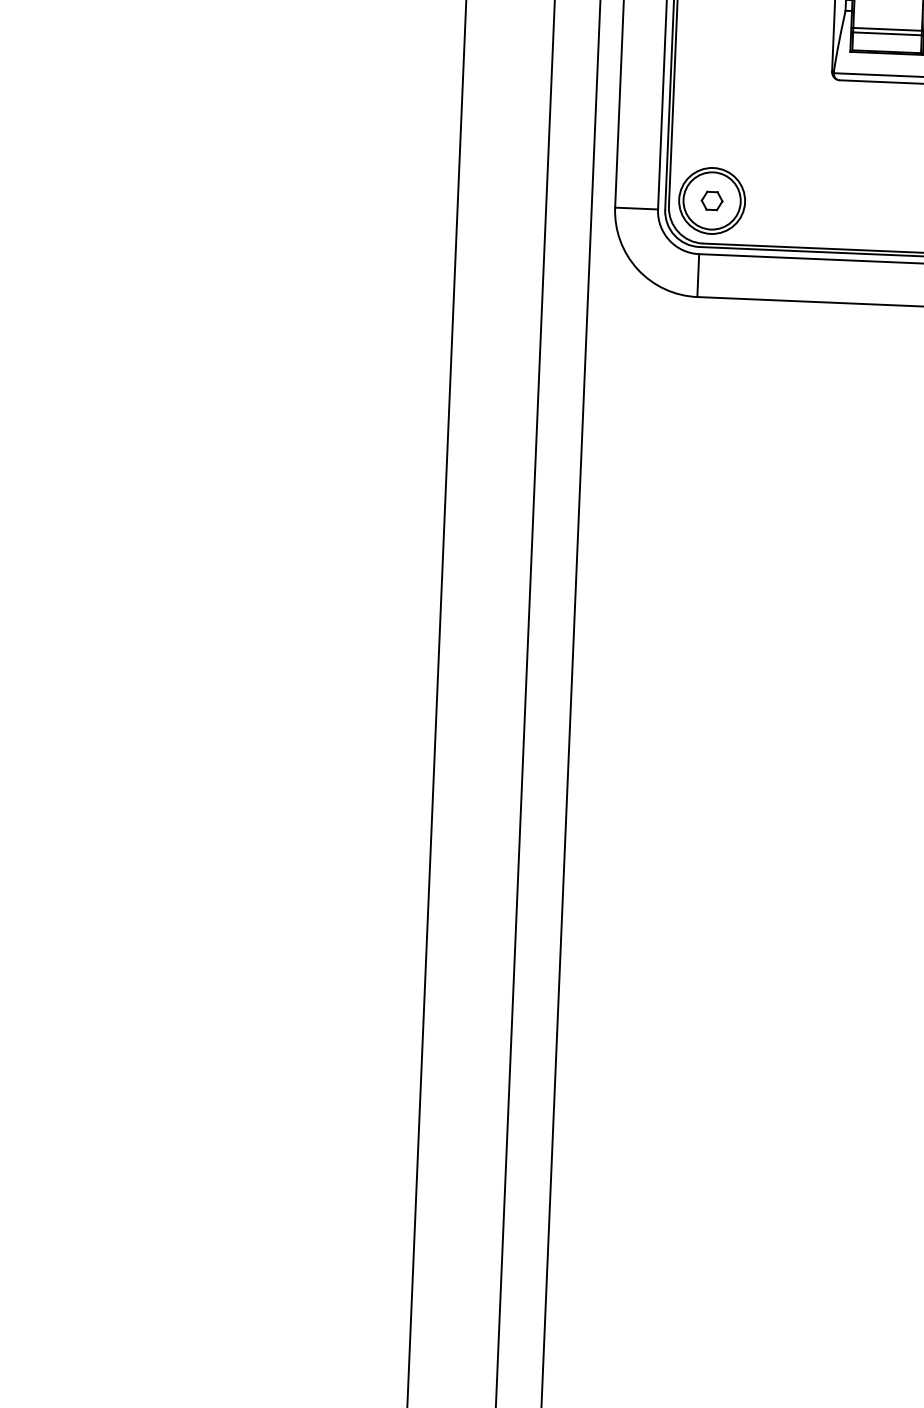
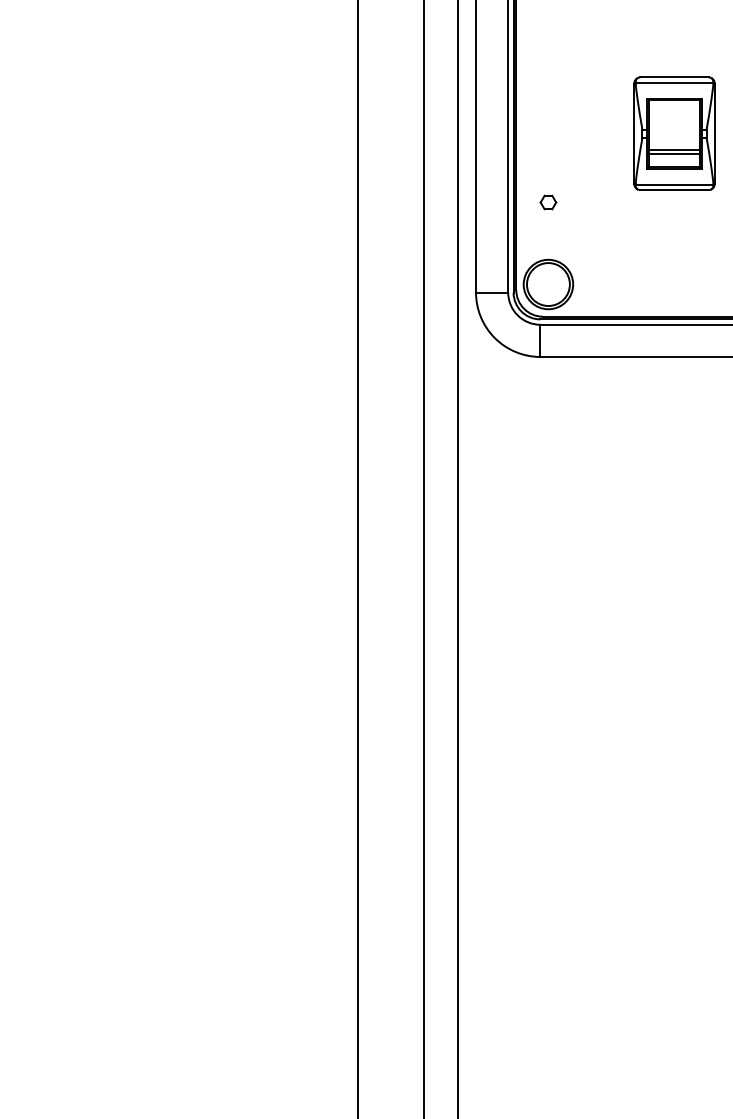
part: (712, 200) -> (548, 202), moved

